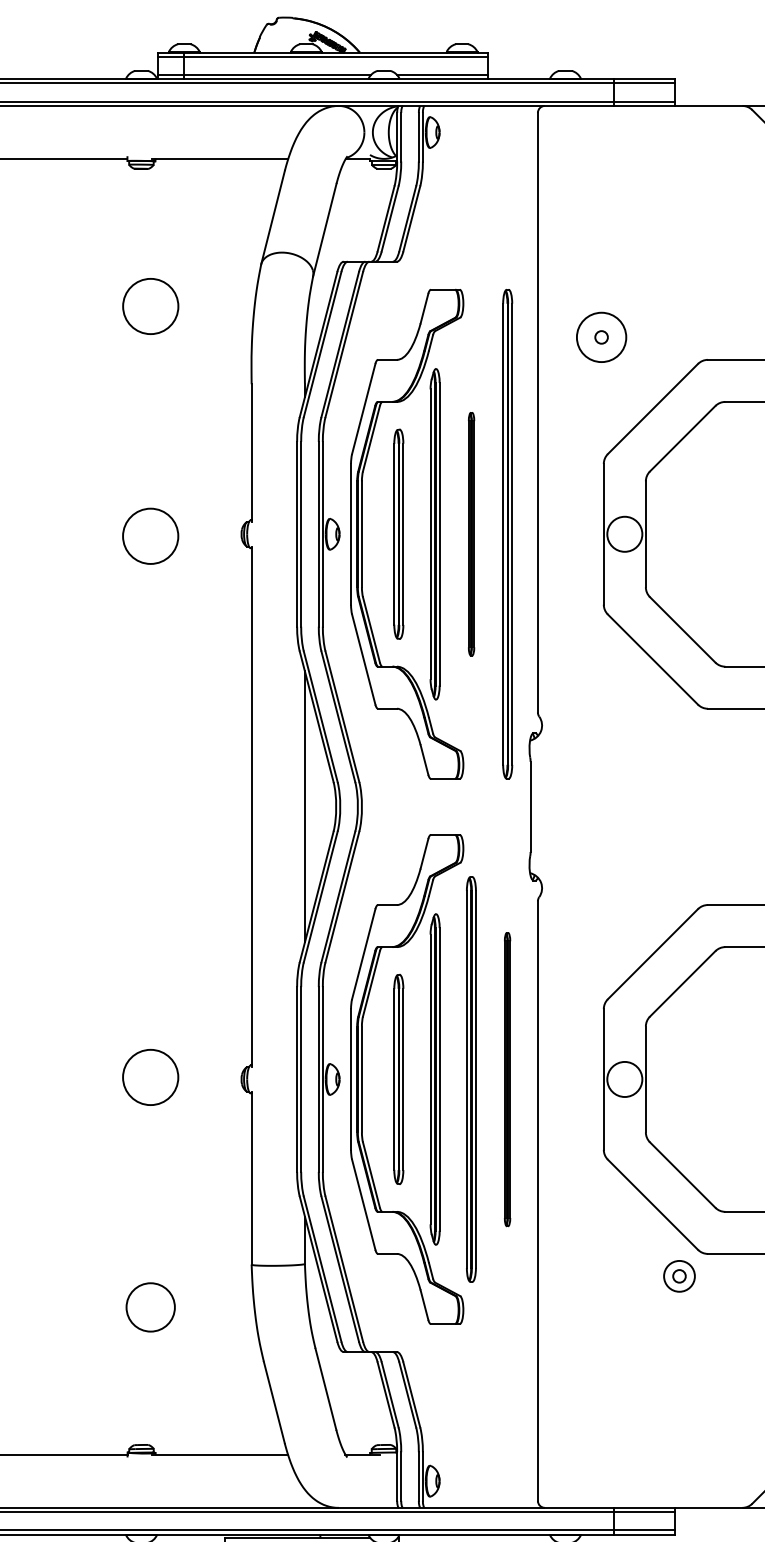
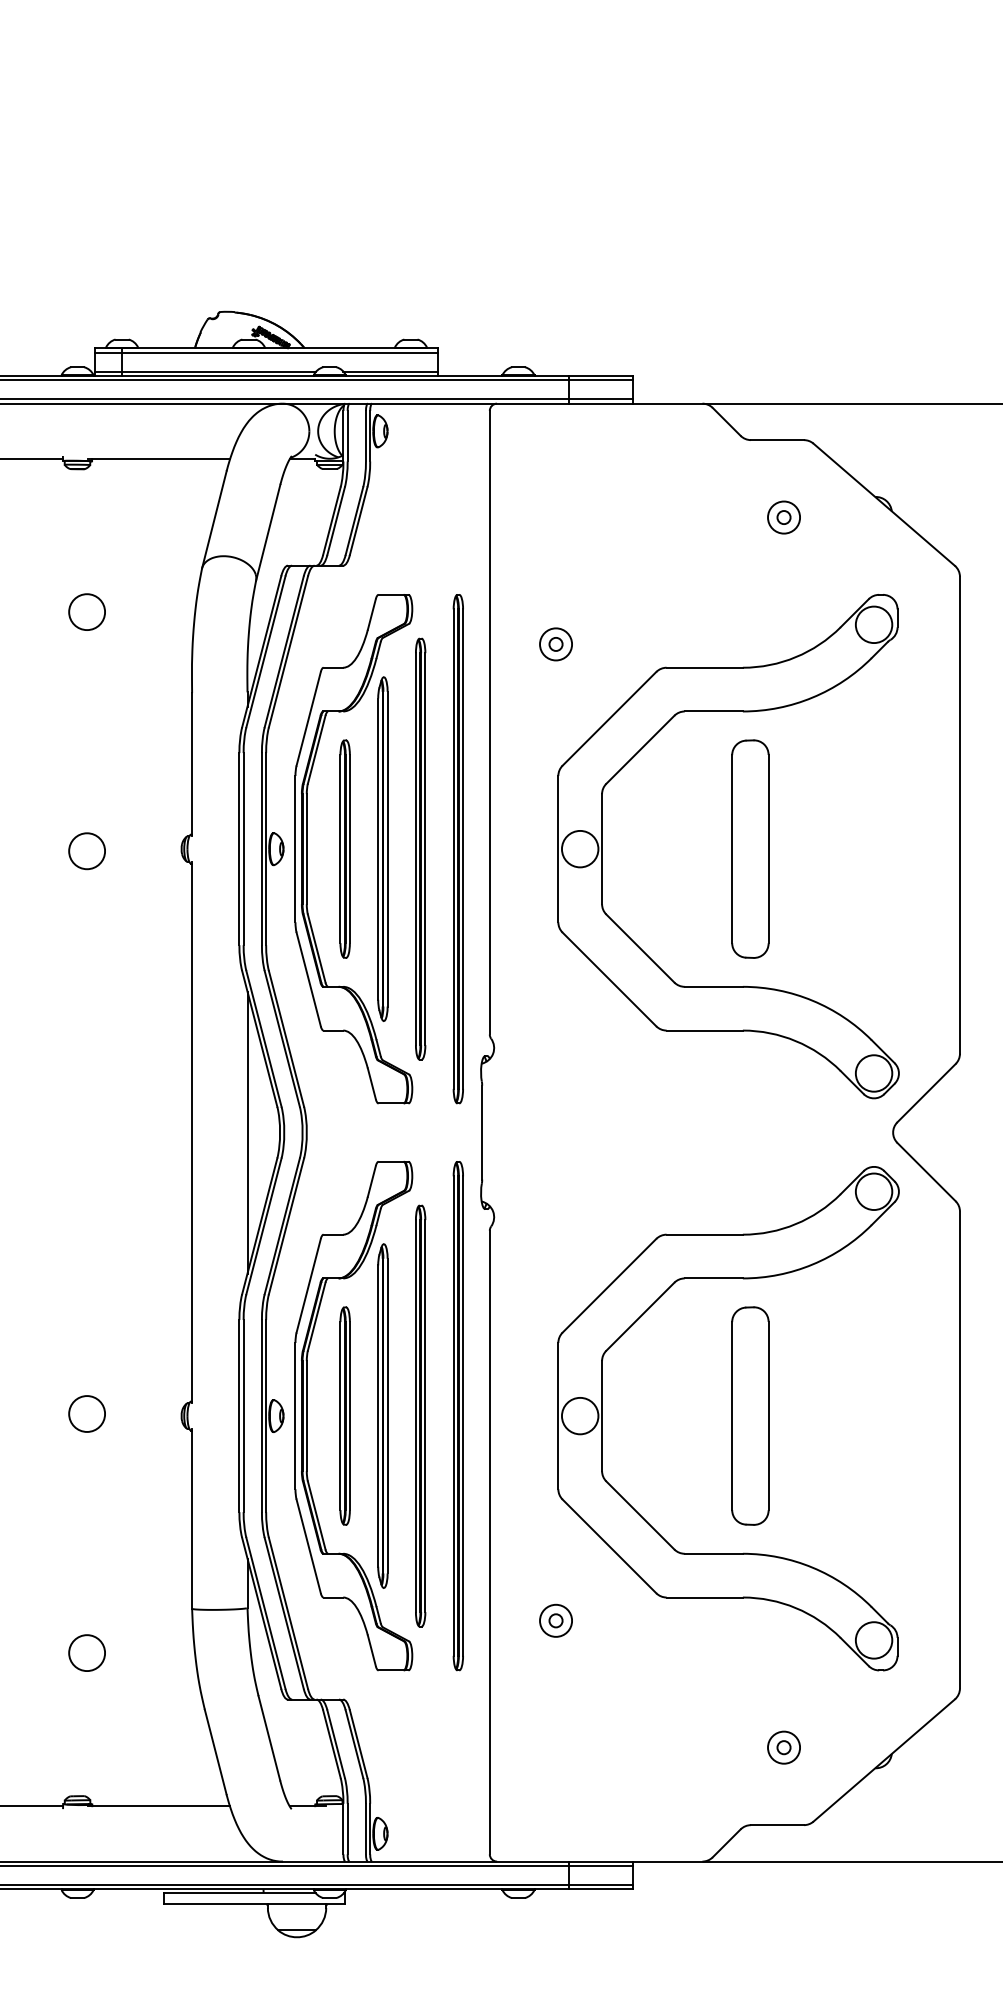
circle: (150, 305) -> (86, 611), size x0.62
circle: (602, 337) -> (556, 644), size x0.62
part: (471, 533) -> (420, 848), size x1.67
circle: (151, 536) -> (87, 851), size x0.62
circle: (151, 1076) -> (87, 1413), size x0.62
part: (506, 1079) -> (457, 1416), size x1.67
part: (678, 1276) -> (555, 1620), moved
circle: (150, 1306) -> (86, 1652), size x0.71

